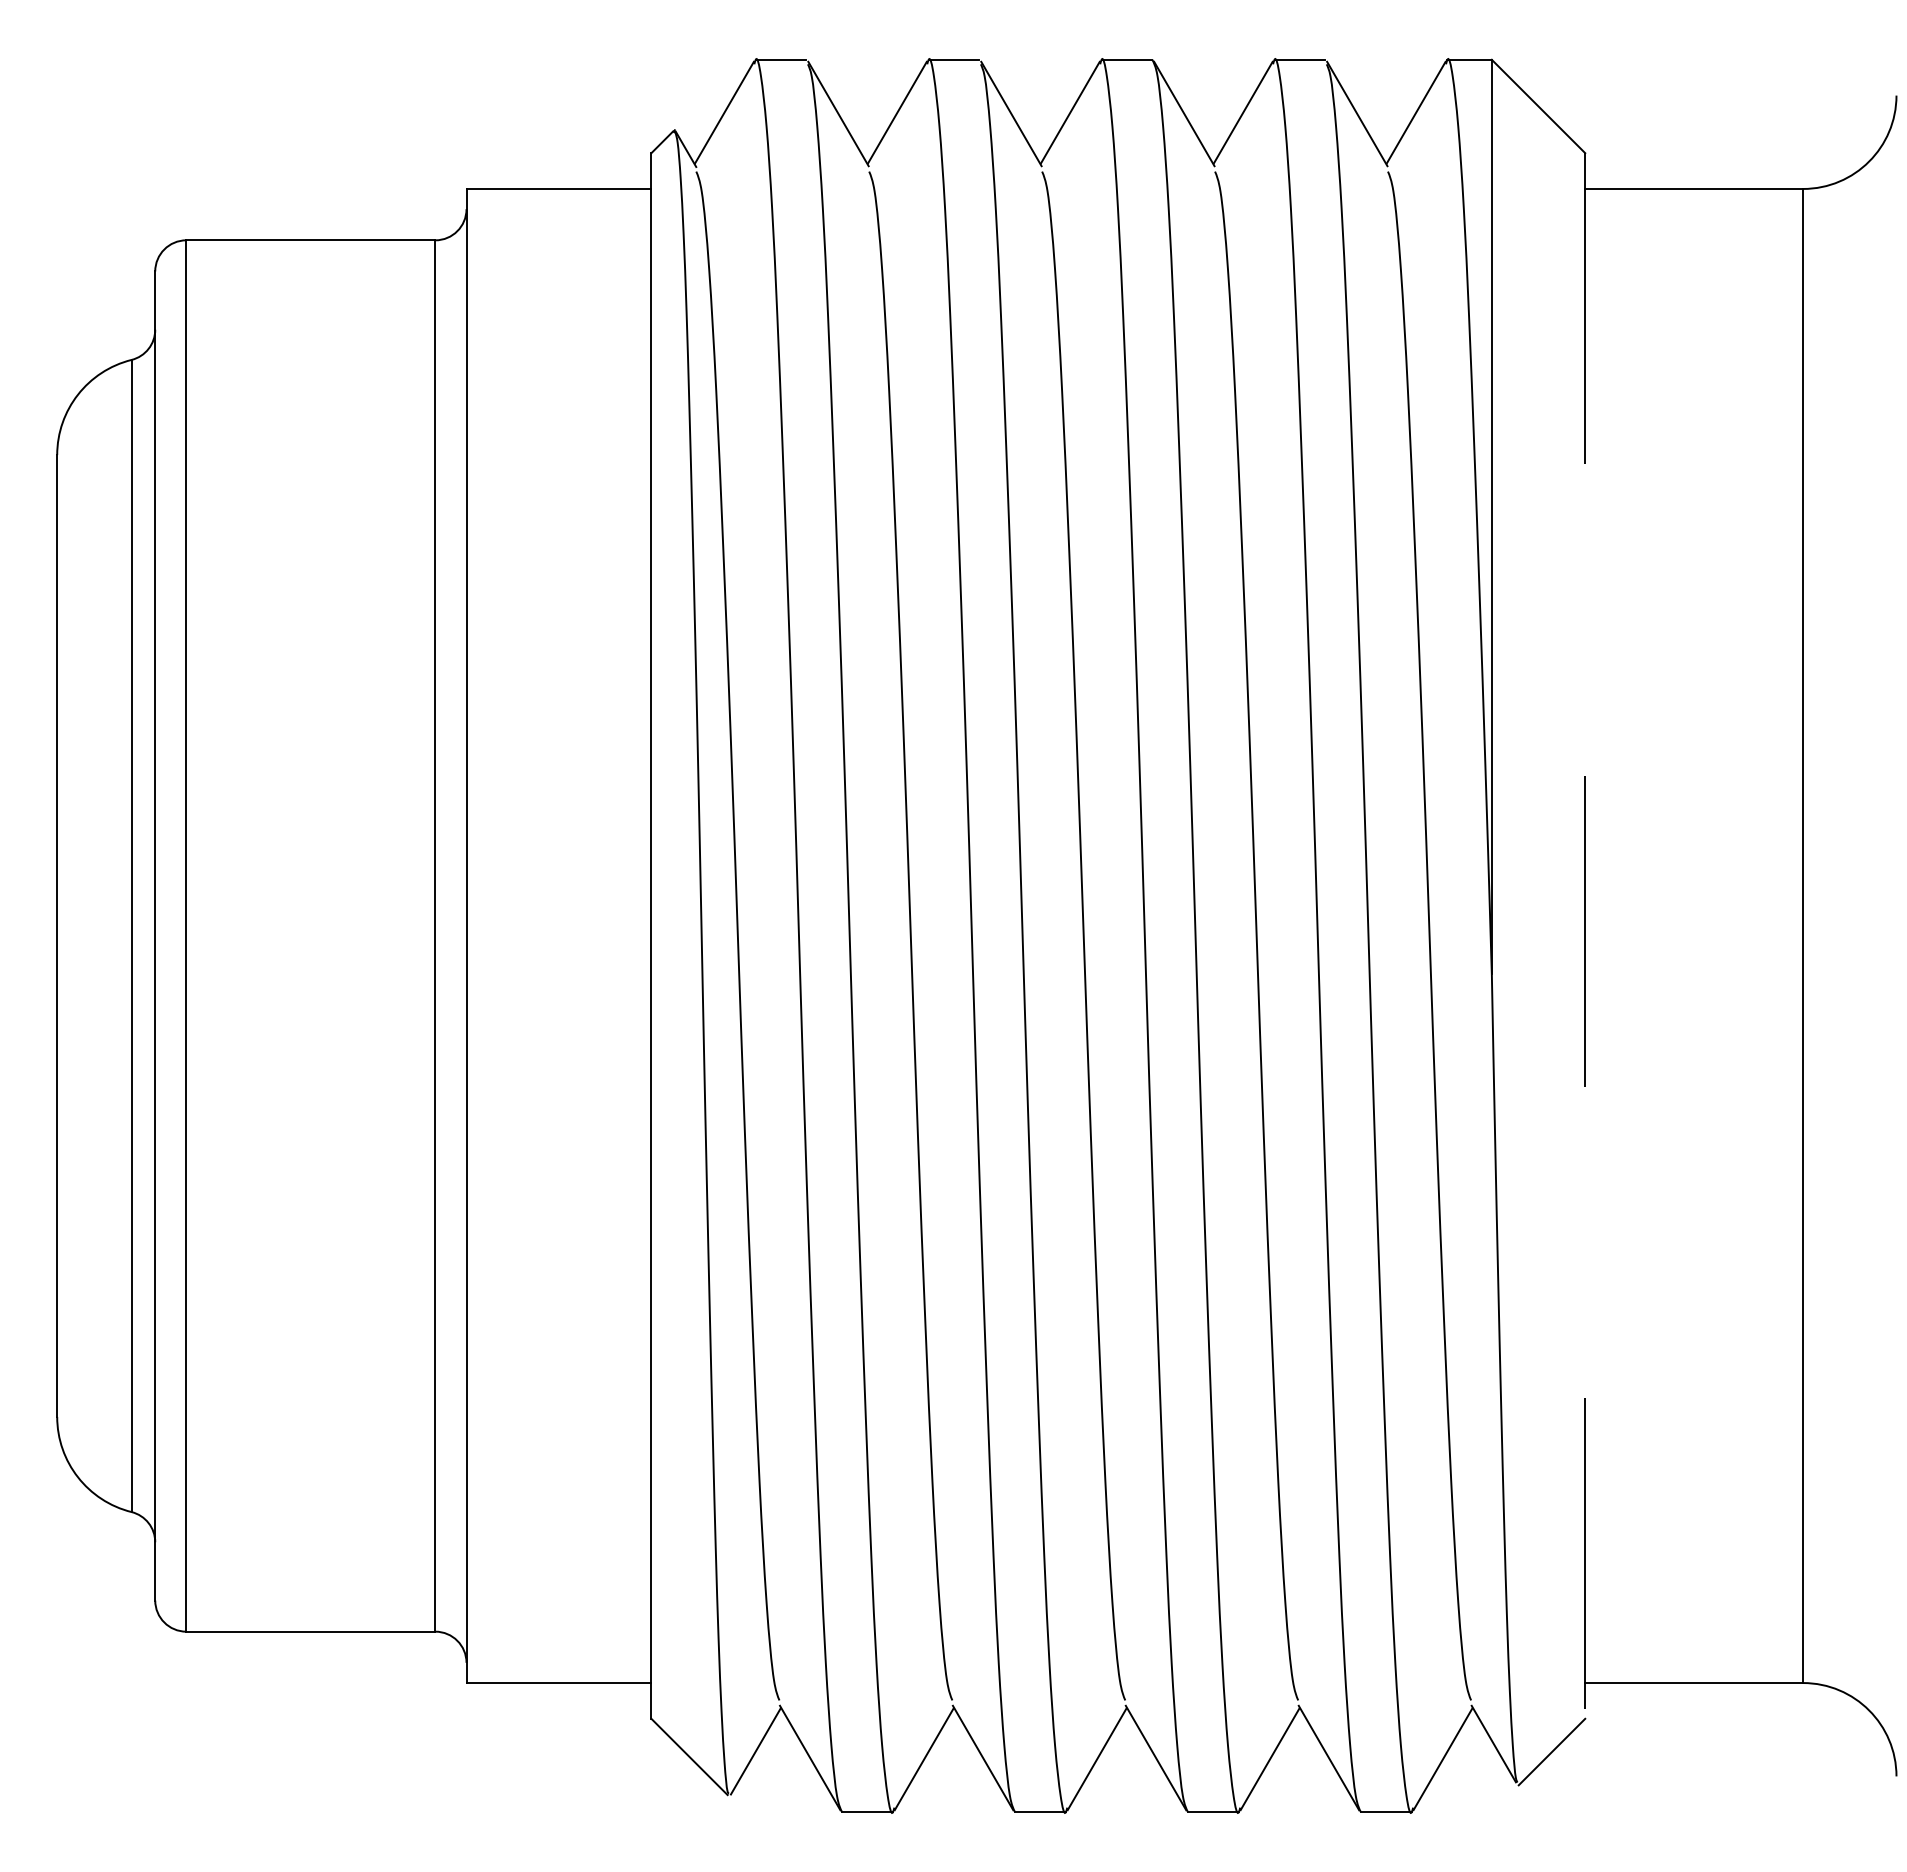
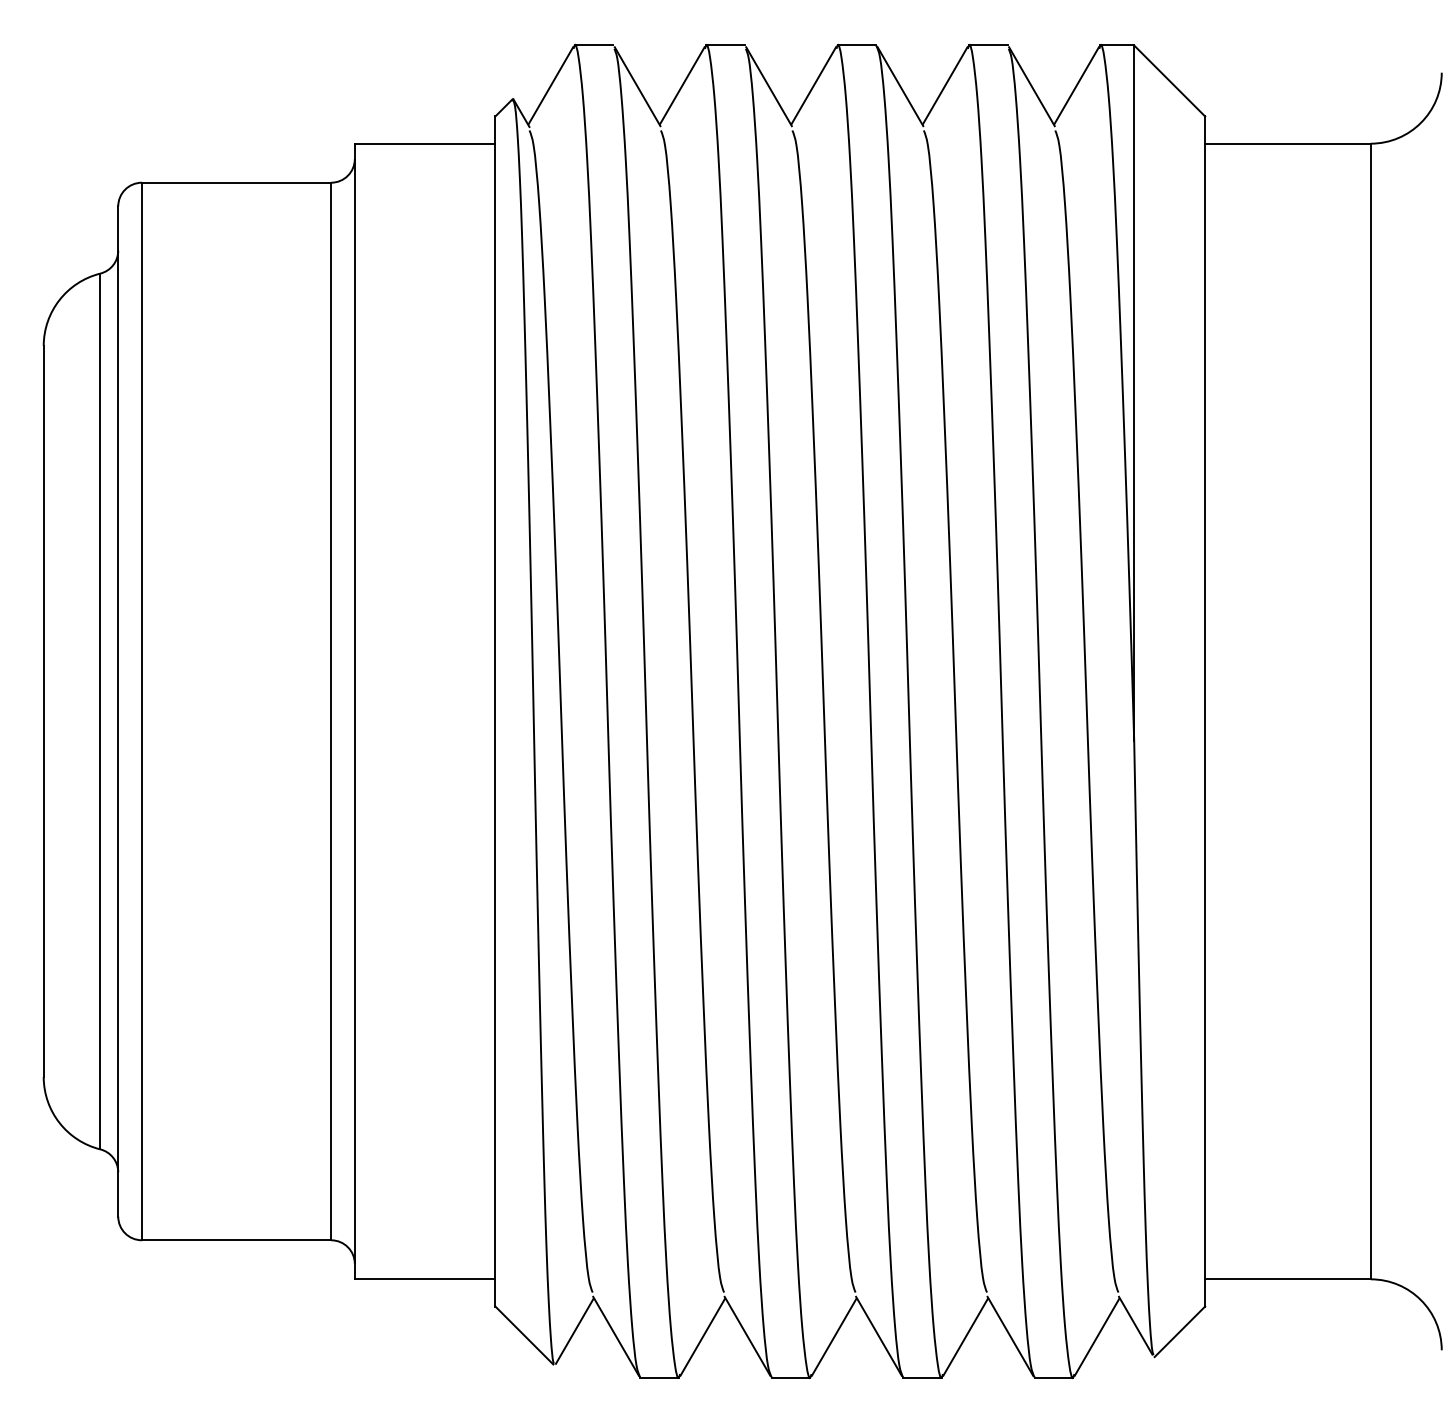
line: (1585, 936) -> (1205, 711), dashed -> solid

